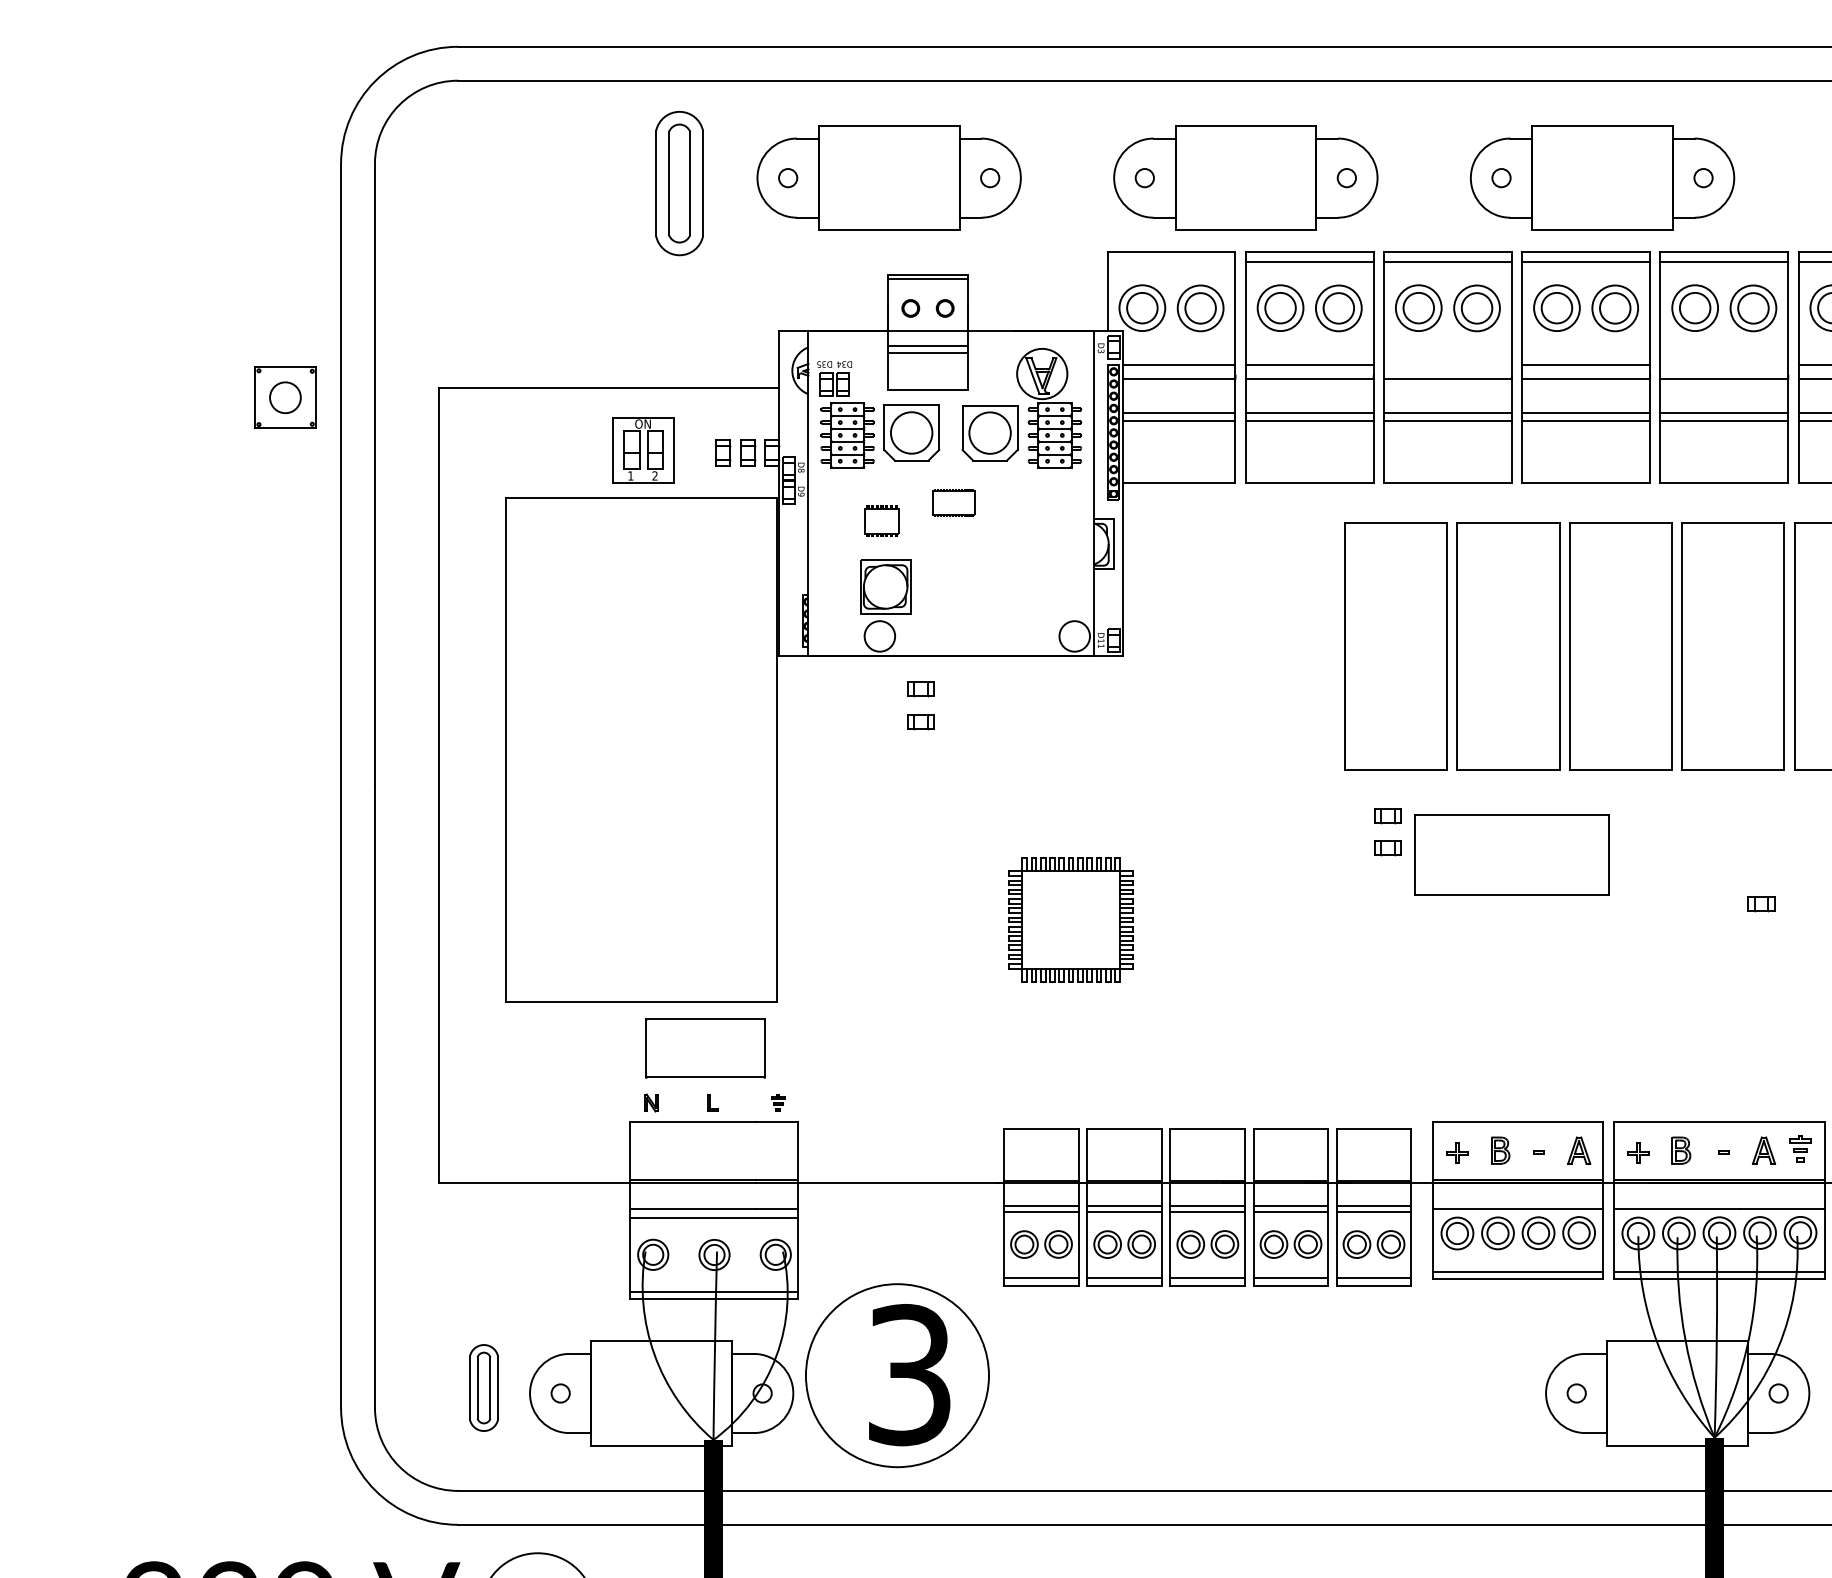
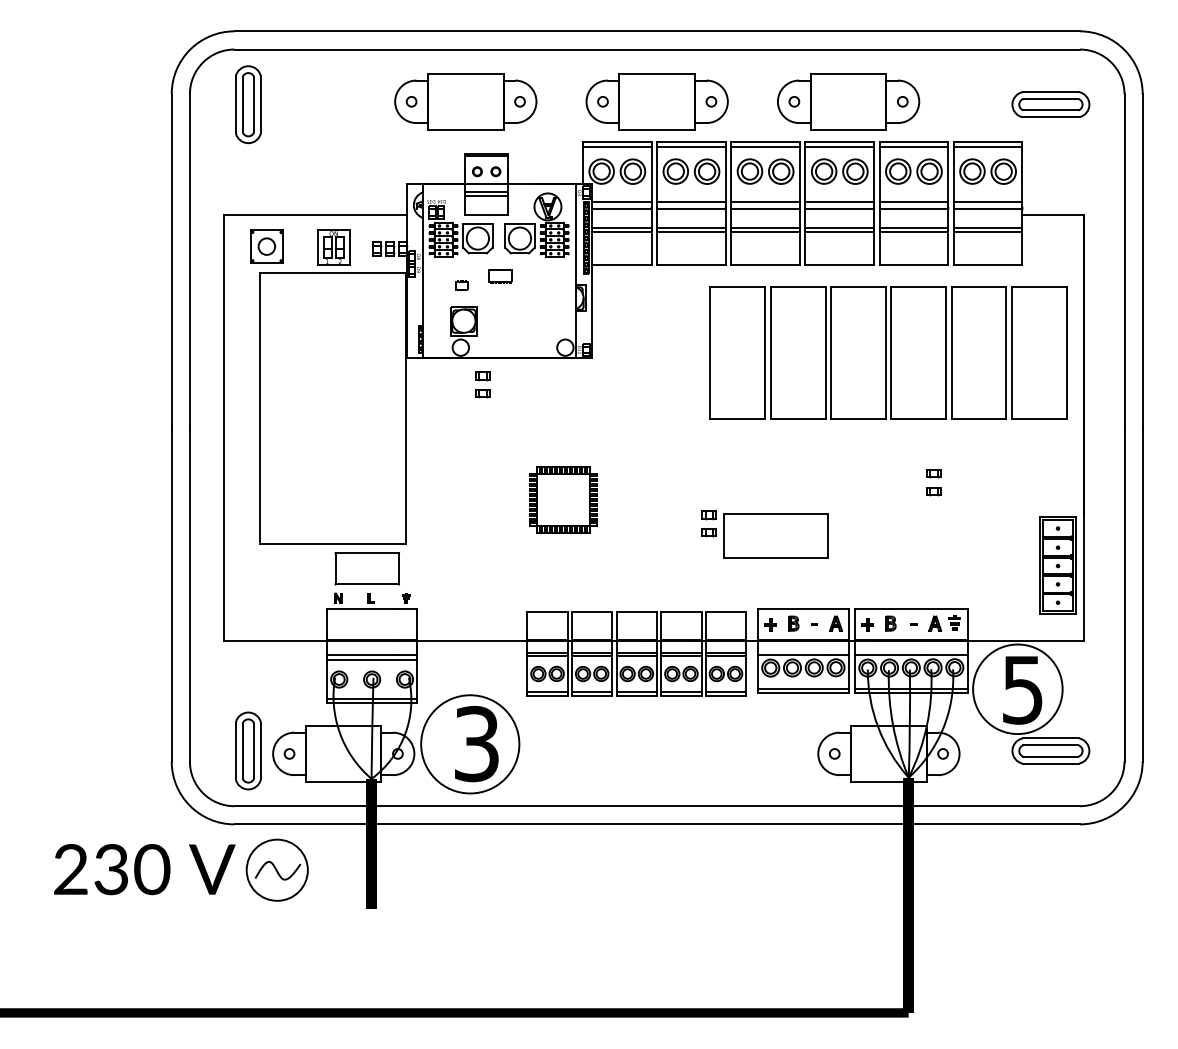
part: (679, 183) -> (248, 104), moved
line: (1171, 263) -> (617, 147), added
line: (1447, 365) -> (765, 202), added
line: (1723, 365) -> (913, 202), added
part: (284, 397) -> (266, 246), moved
part: (881, 520) -> (461, 285), size x0.62
part: (1490, 852) -> (764, 534), moved
part: (1760, 870) -> (933, 473), added
part: (484, 1387) -> (248, 750), size x1.67

